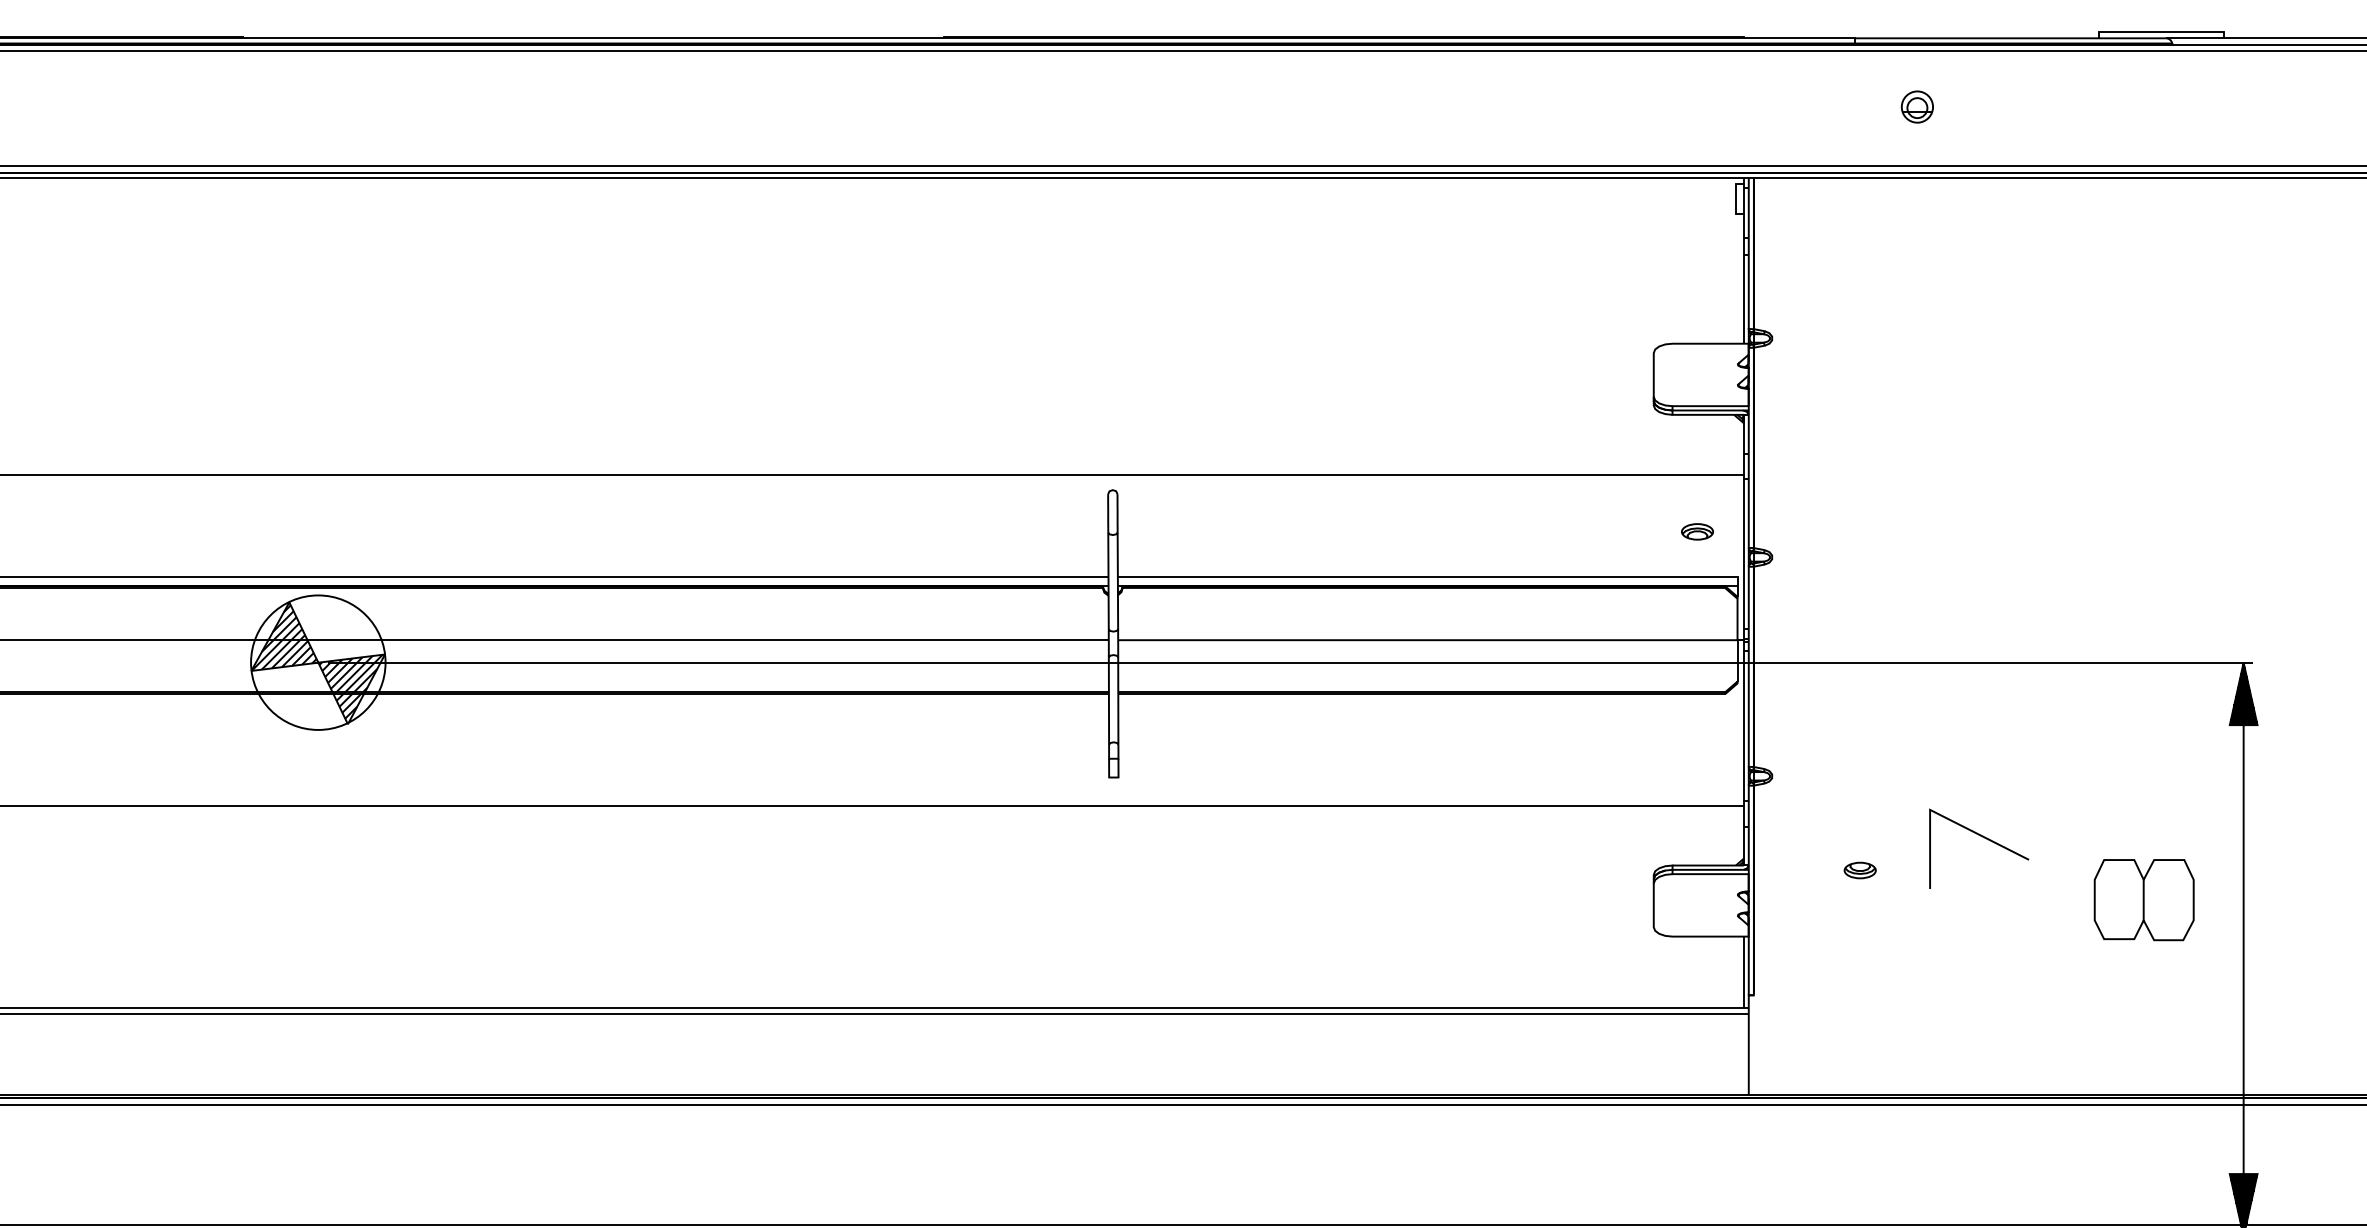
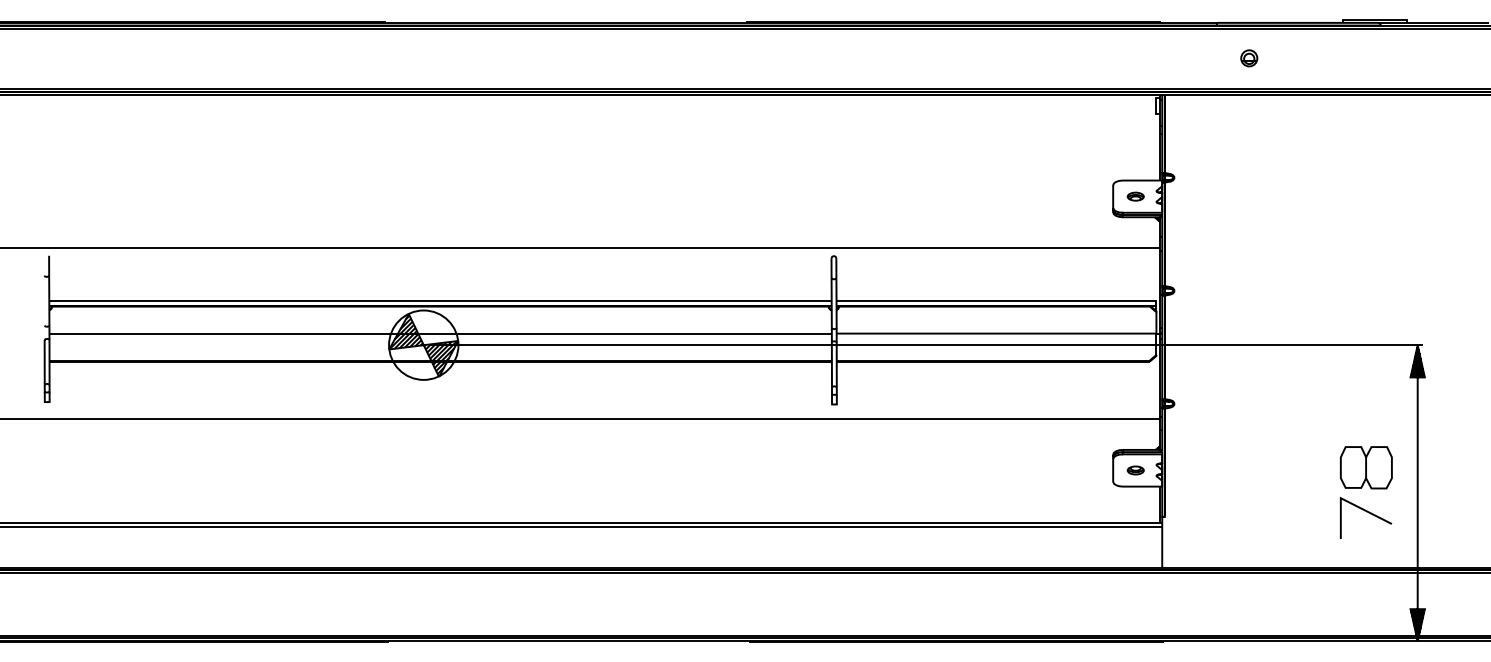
part: (1697, 531) -> (1135, 196), moved
line: (1983, 839) -> (1368, 513), moved
part: (1859, 870) -> (1135, 470), moved

